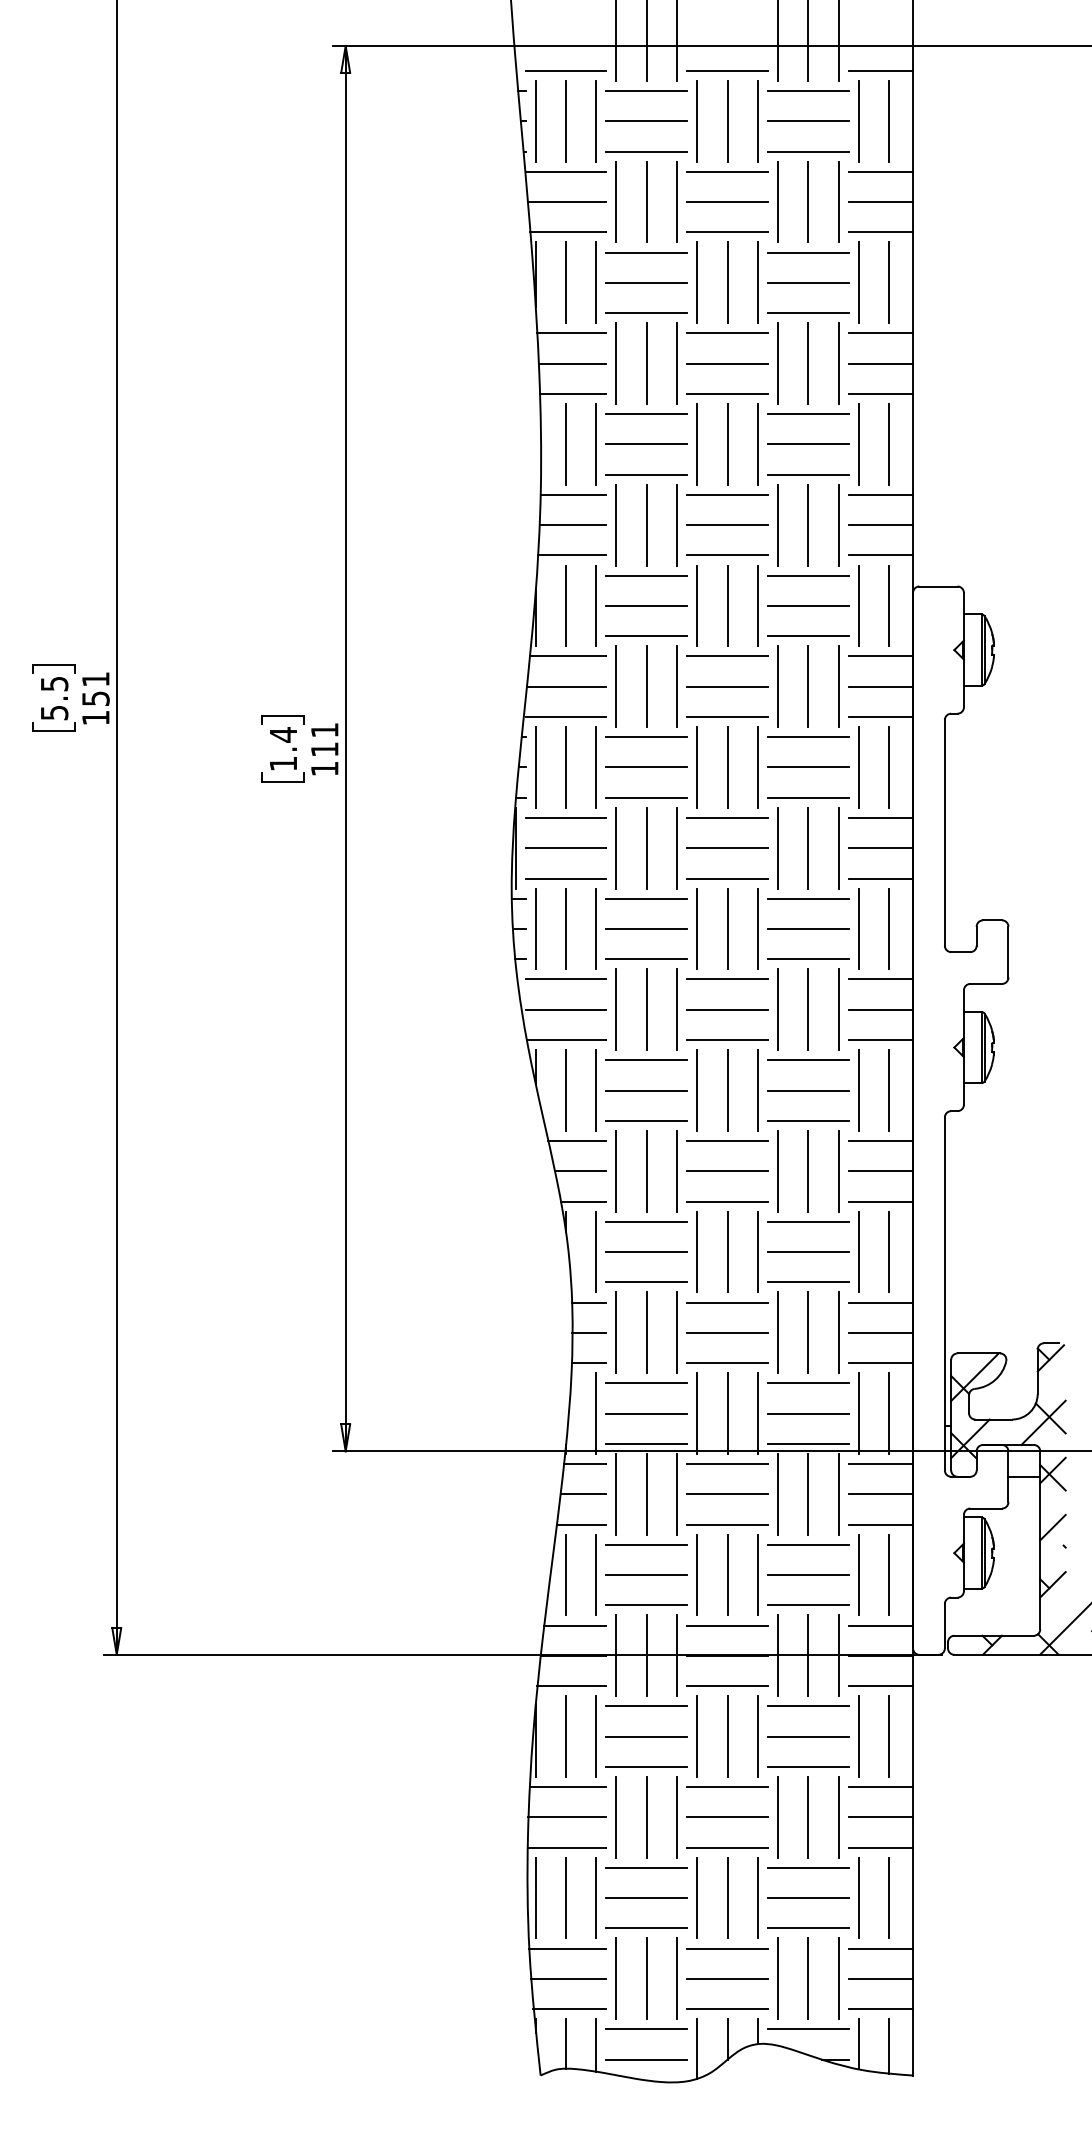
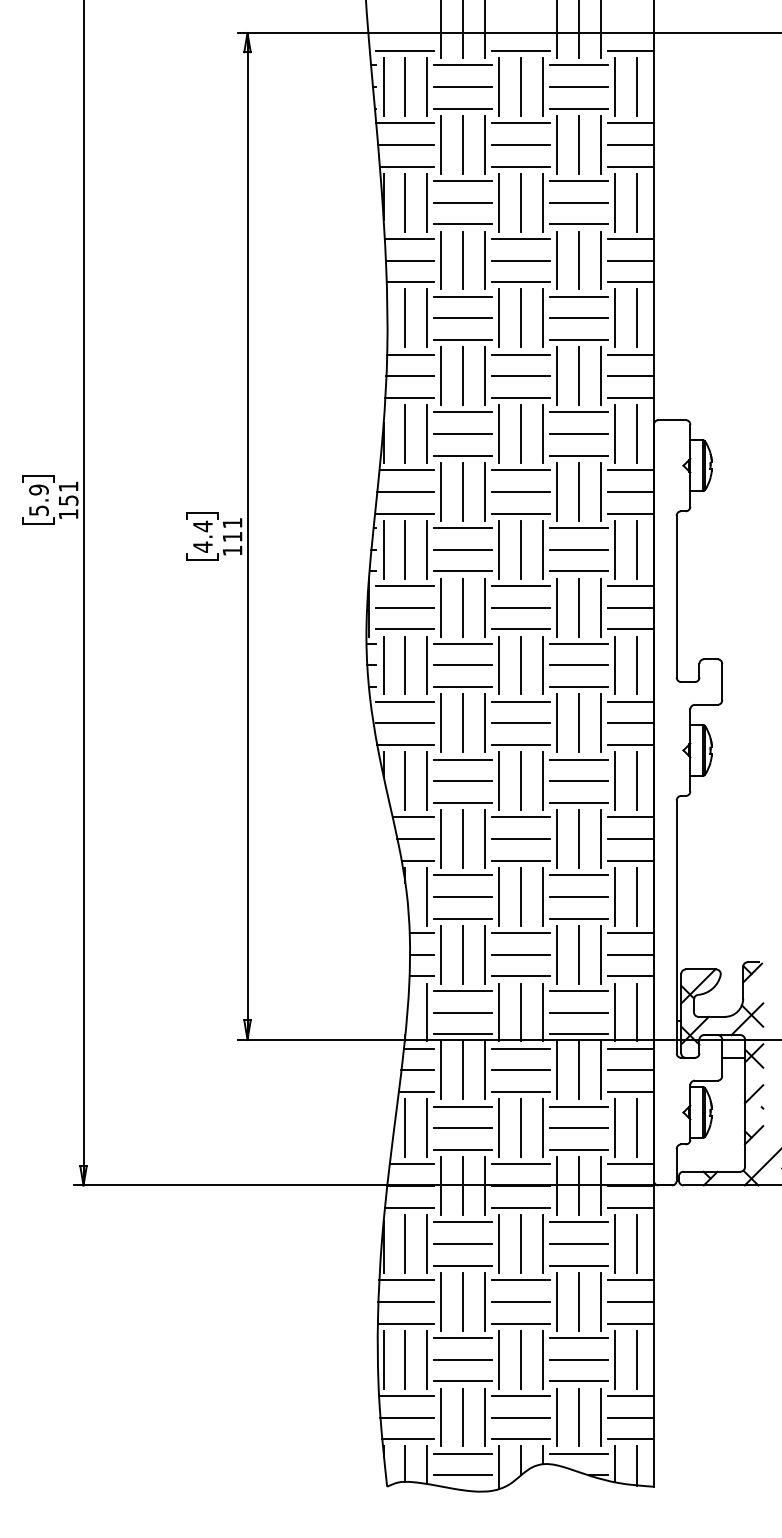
text: (53, 683) -> (38, 489), 5.5 -> 5.9
text: (282, 762) -> (202, 546), 1.4 -> 4.4

